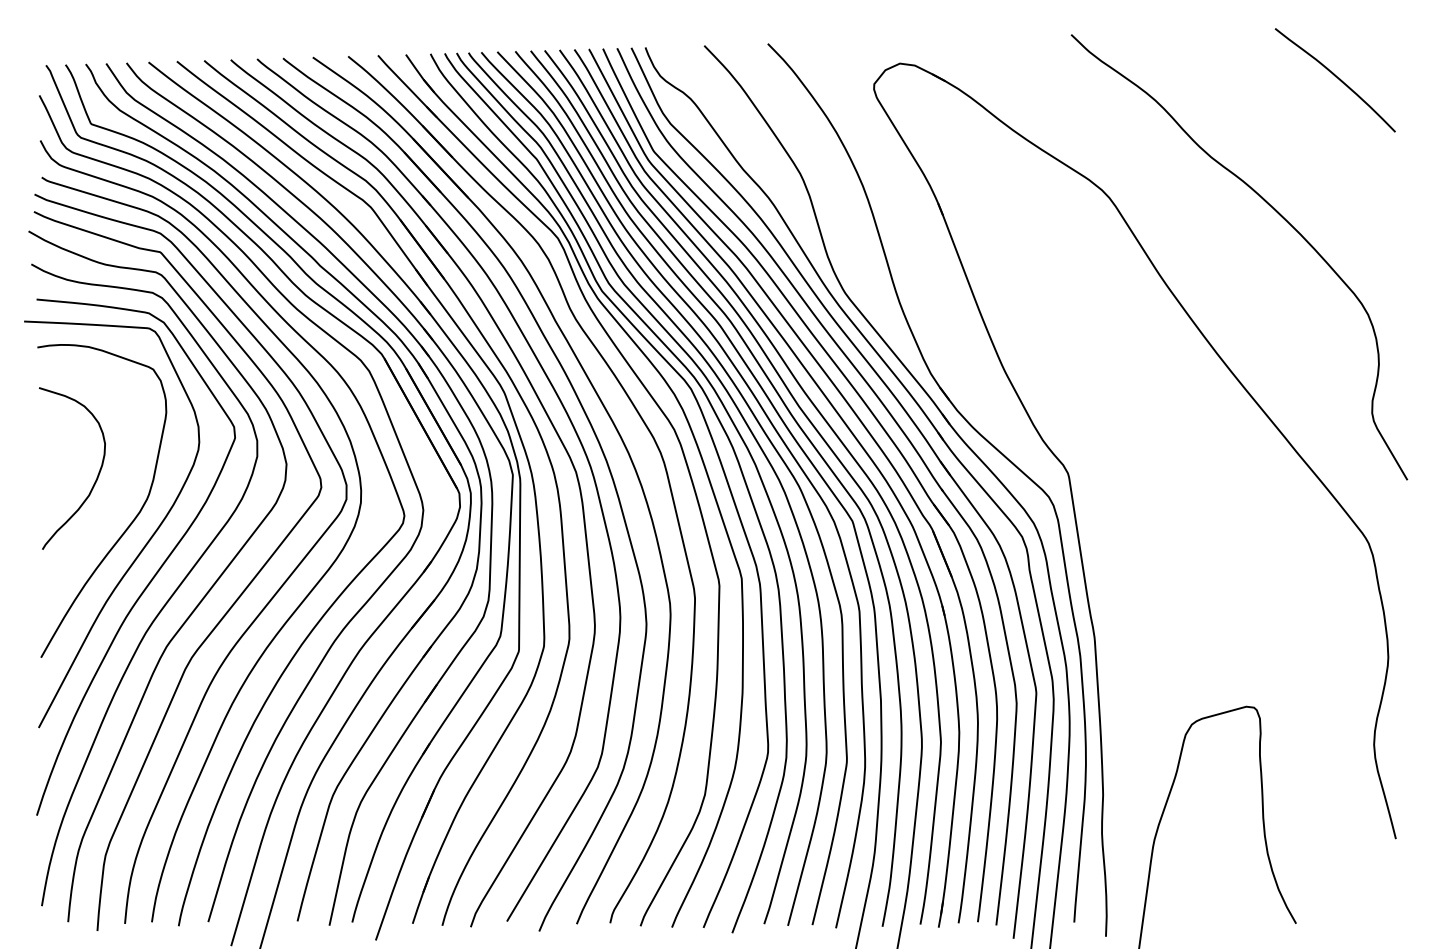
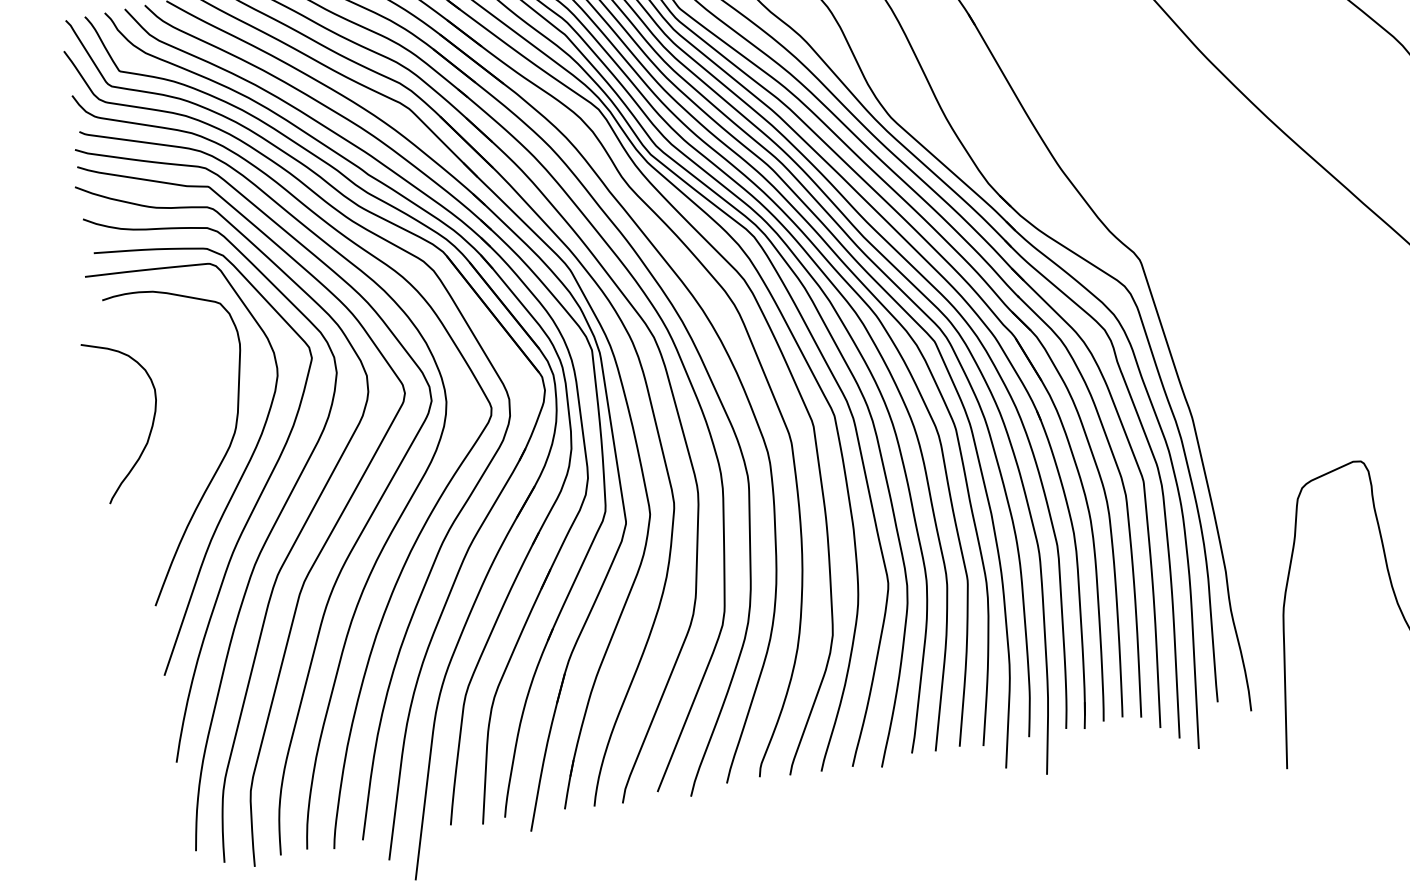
curve: (95, 479) -> (151, 426), moved

